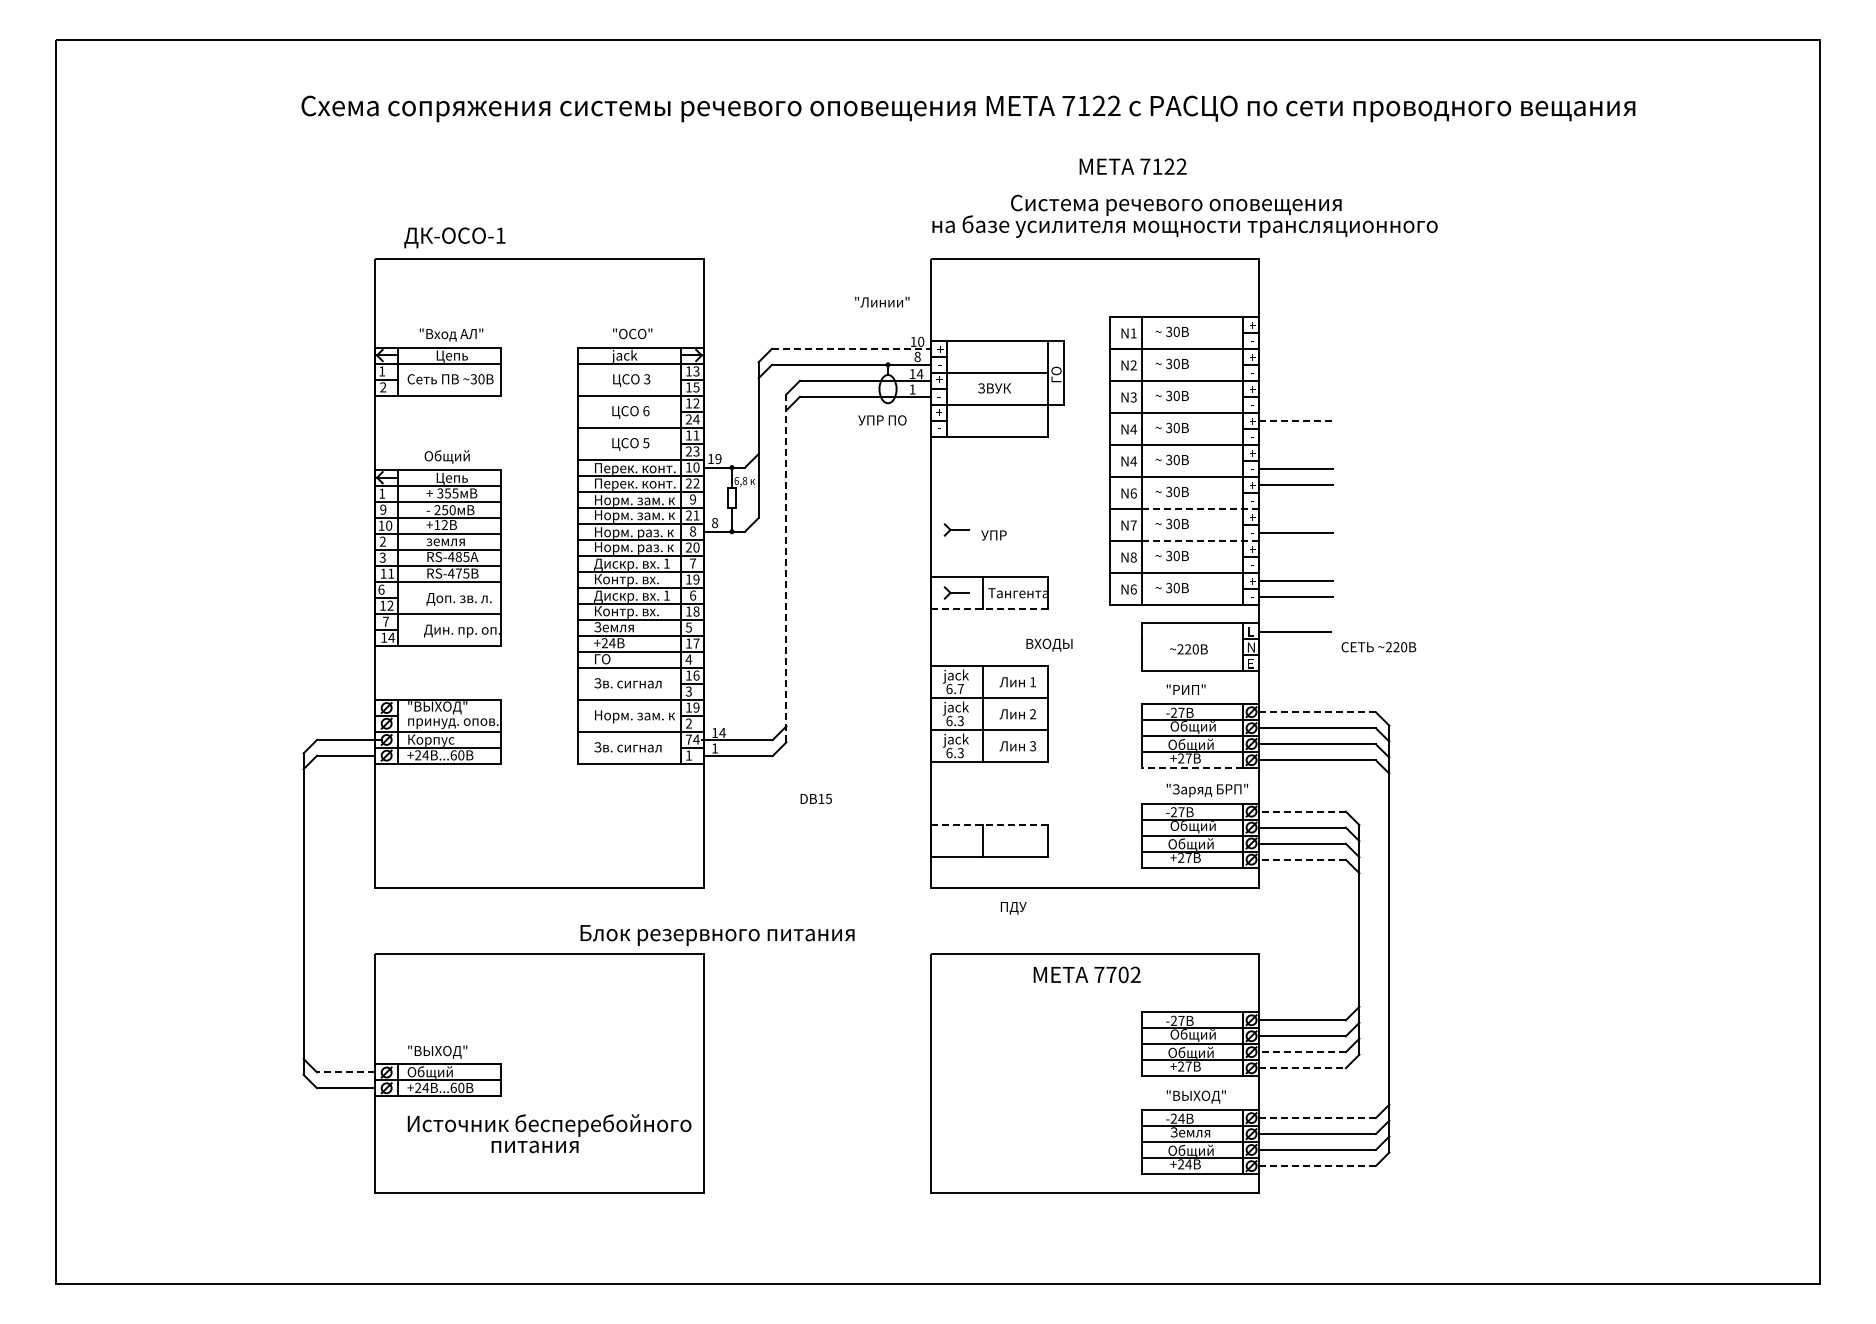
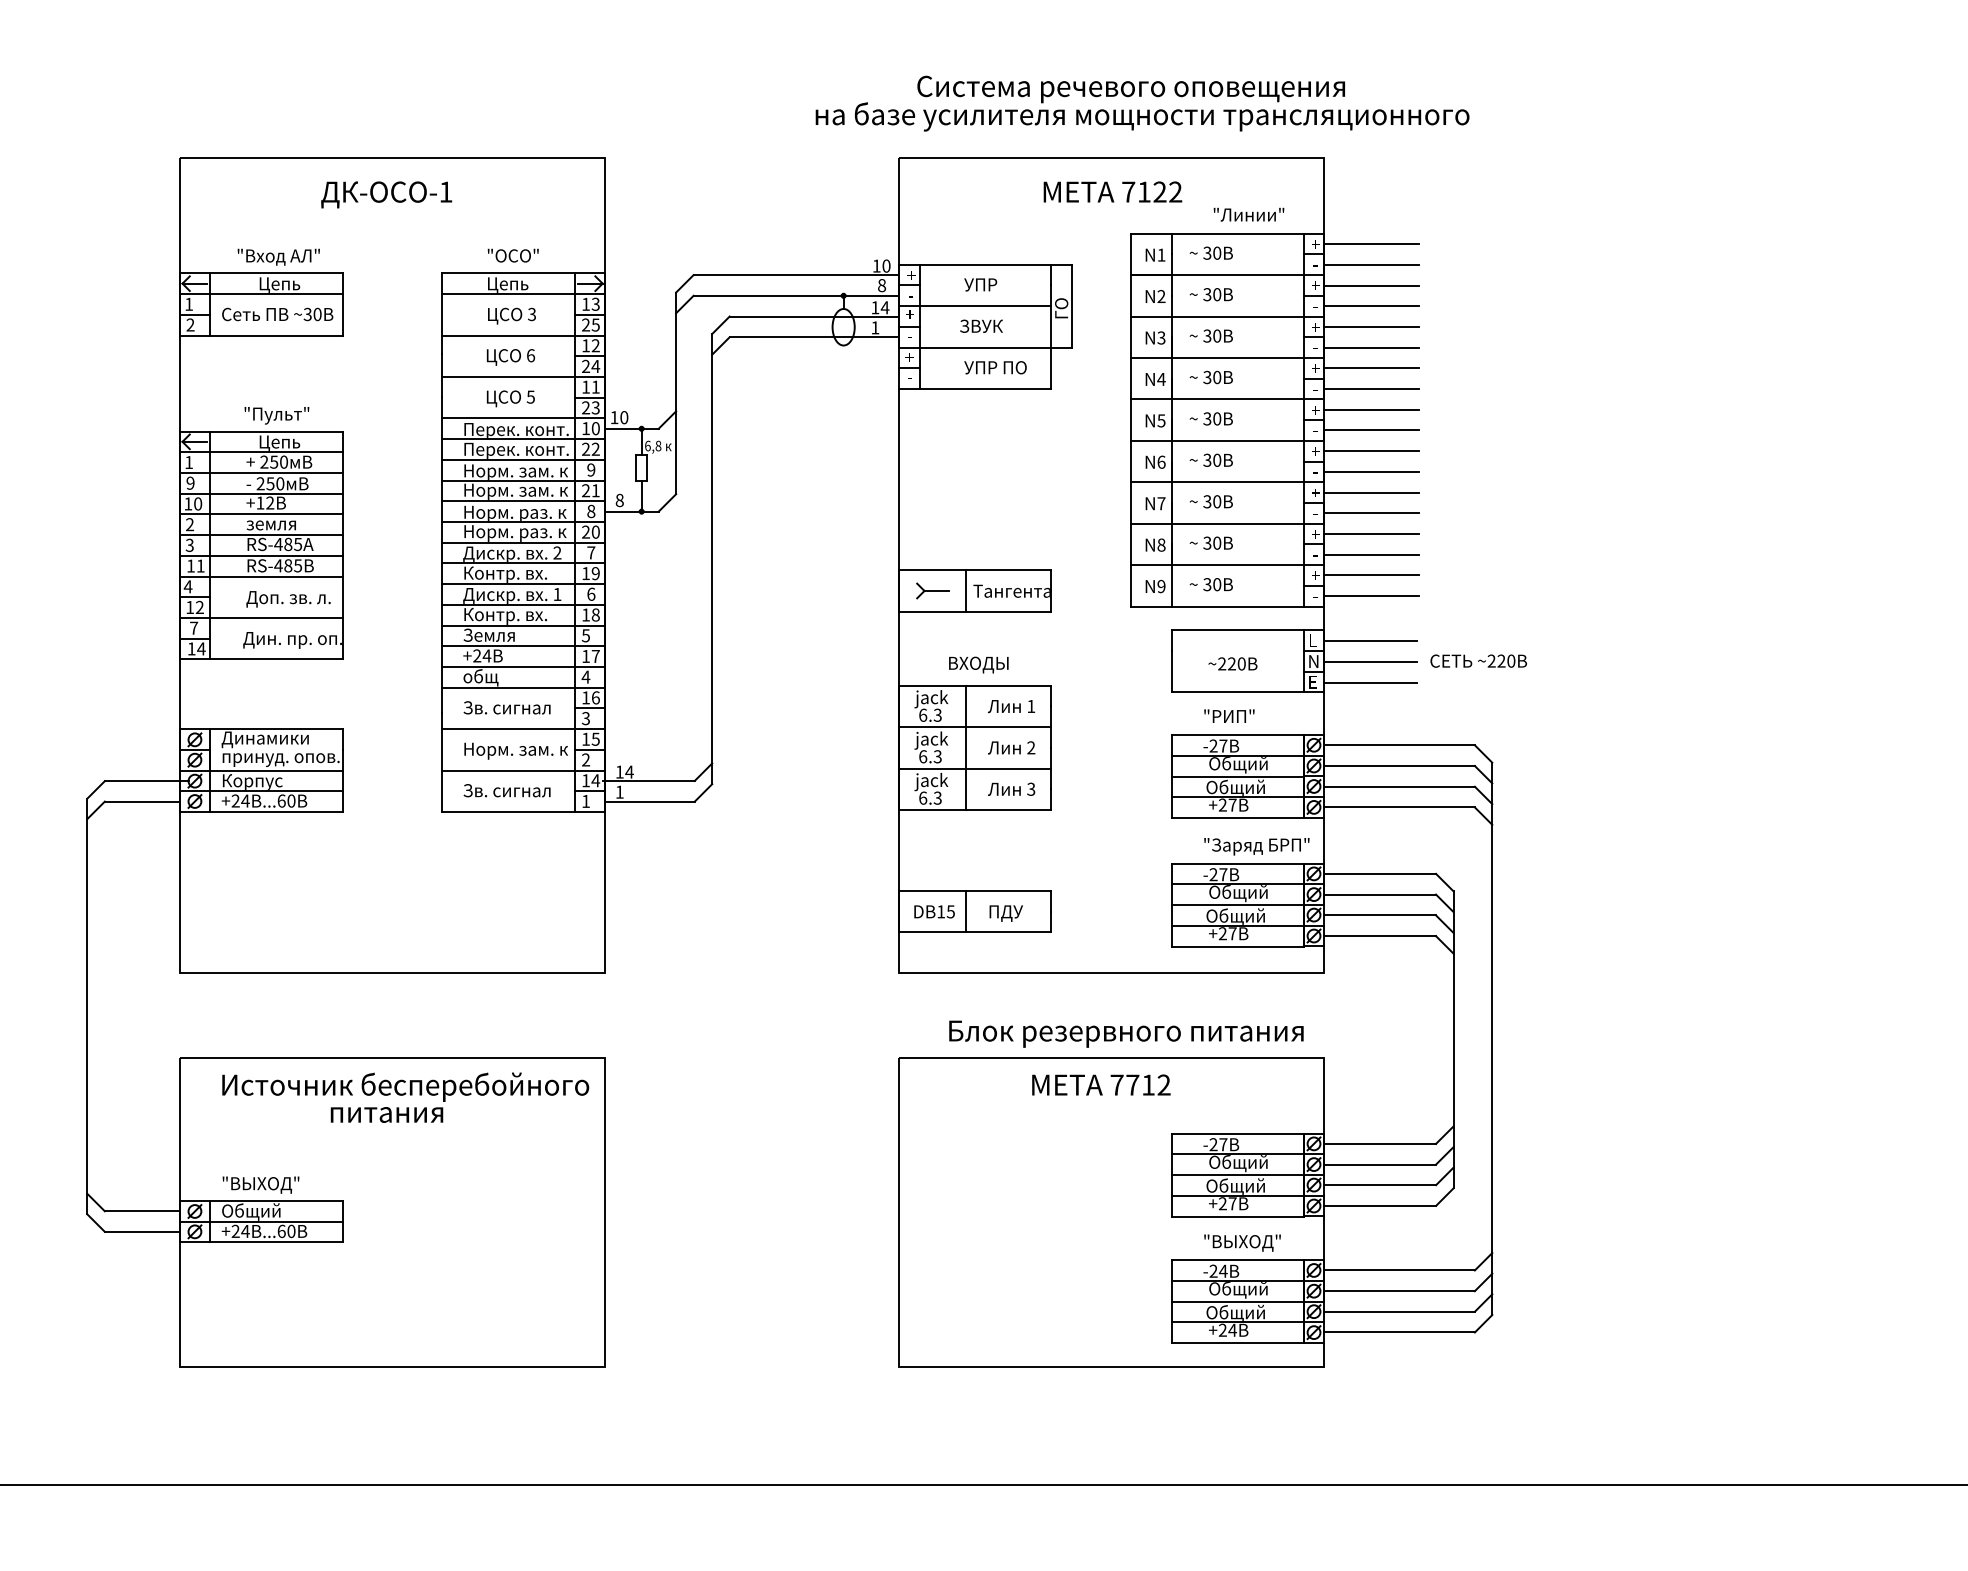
text: (1132, 166) -> (1112, 191), moved
text: (1184, 215) -> (1141, 102), moved
text: (454, 237) -> (386, 194), moved
text: (882, 301) -> (1249, 213), moved
line: (1295, 324) -> (1370, 243), added
line: (1295, 340) -> (1370, 264), added
line: (851, 348) -> (796, 274), dashed -> solid
text: (627, 355) -> (506, 283), jack -> Цепь
line: (1295, 356) -> (1370, 285), added
line: (1295, 372) -> (1370, 305), added
text: (688, 387) -> (585, 325), 15 -> 25
line: (1295, 388) -> (1370, 326), added
line: (1295, 404) -> (1370, 347), added
text: (882, 420) -> (995, 367), moved
line: (1296, 420) -> (1372, 367), dashed -> solid
line: (1295, 436) -> (1370, 388), added
line: (1295, 452) -> (1370, 409), added
text: (449, 457) -> (276, 415), Общий -> "Пульт"
text: (718, 459) -> (624, 418), 19 -> 10
text: (1133, 461) -> (1161, 420), N4 -> N5
text: (447, 493) -> (273, 462), 355 -> 250
line: (1295, 500) -> (1370, 471), added
line: (1200, 508) -> (1247, 481), dashed -> solid
line: (1295, 516) -> (1370, 492), added
part: (956, 529) -> (932, 508), removed
text: (993, 535) -> (980, 285), moved
line: (1200, 540) -> (1247, 523), dashed -> solid
line: (1295, 548) -> (1370, 533), added
text: (666, 563) -> (557, 552), 1 -> 2
line: (1295, 564) -> (1370, 554), added
line: (786, 568) -> (712, 559), dashed -> solid
text: (458, 573) -> (287, 565), RS-475 -> RS-485
text: (381, 589) -> (188, 586), 6 -> 4
text: (1133, 589) -> (1161, 586), N6 -> N9
line: (989, 609) -> (974, 612), dashed -> solid
text: (1049, 644) -> (978, 664), moved
line: (1294, 647) -> (1369, 661), added
text: (607, 659) -> (480, 677), ГО -> общ
line: (1294, 663) -> (1369, 682), added
text: (960, 689) -> (937, 715), 6.7 -> 6.3
text: (440, 707) -> (264, 739), "ВЫХОД" -> Динамики
text: (696, 707) -> (595, 739), 19 -> 15
line: (1318, 712) -> (1400, 745), dashed -> solid
text: (688, 739) -> (585, 780), 74 -> 14
line: (1192, 768) -> (1237, 818), dashed -> solid
text: (815, 798) -> (933, 911), moved
line: (1302, 811) -> (1379, 873), dashed -> solid
line: (989, 824) -> (974, 890), dashed -> solid
line: (1302, 859) -> (1379, 935), dashed -> solid
text: (1013, 908) -> (1005, 913), moved
text: (717, 935) -> (1126, 1034), moved
text: (1123, 974) -> (1148, 1084), 7702 -> 7712
line: (1302, 1052) -> (1379, 1185), dashed -> solid
line: (1303, 1068) -> (1381, 1206), dashed -> solid
line: (345, 1072) -> (141, 1211), dashed -> solid
line: (1317, 1118) -> (1399, 1270), dashed -> solid
text: (549, 1133) -> (405, 1097), moved
text: (1192, 1133) -> (1237, 1290), Земля -> Общий
line: (1318, 1166) -> (1400, 1333), dashed -> solid

